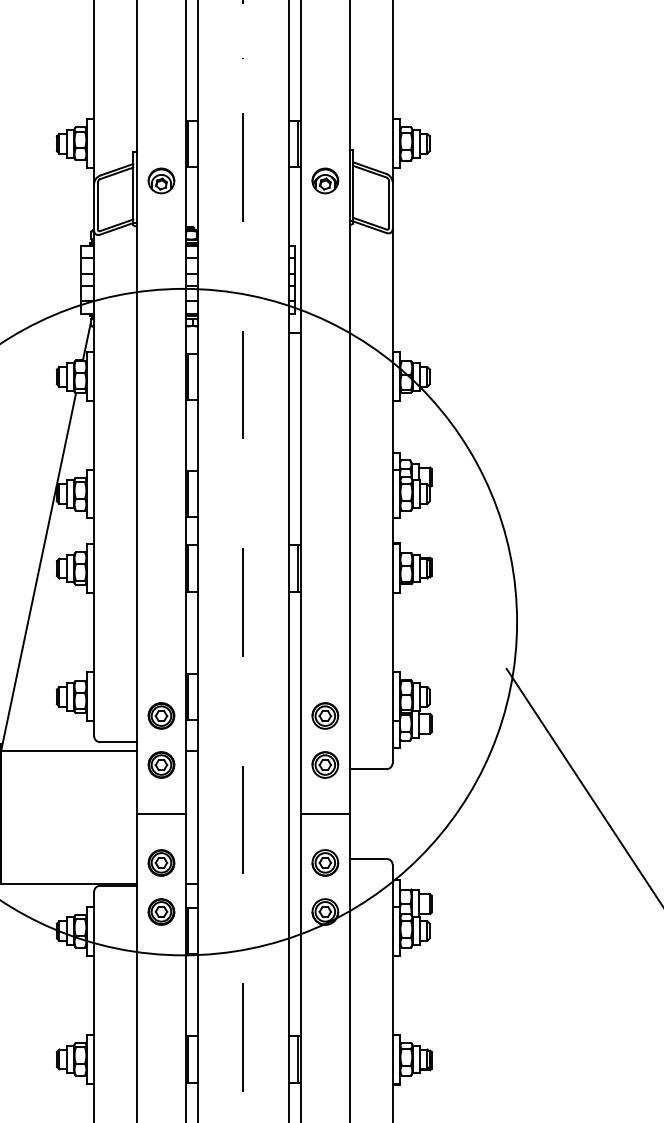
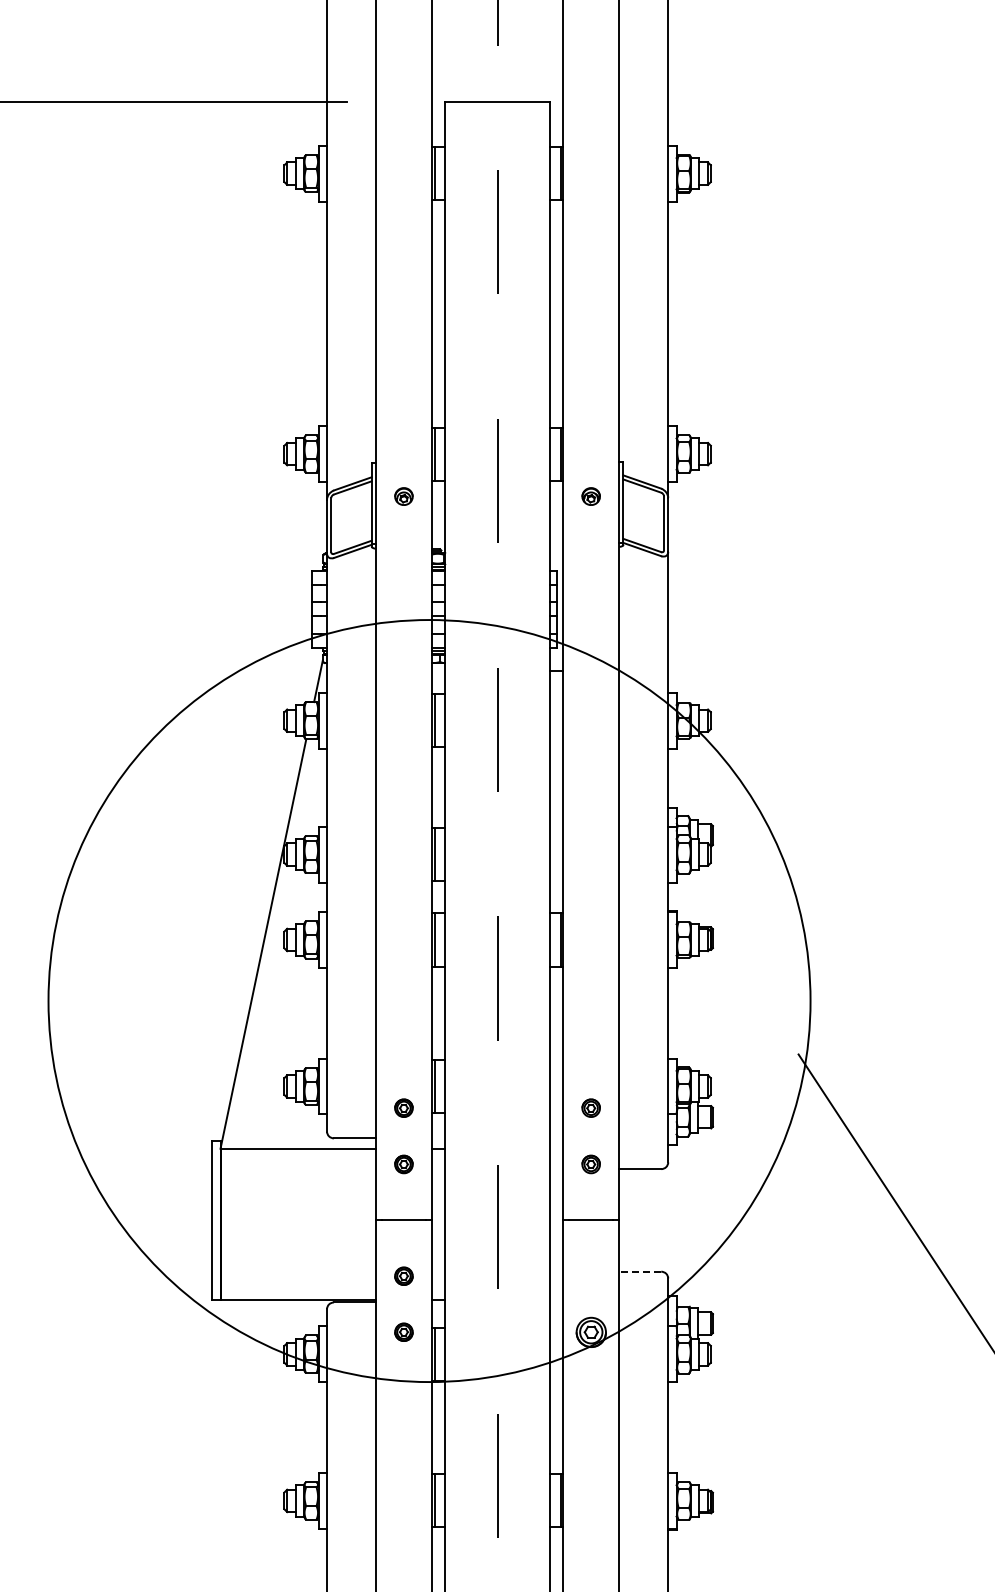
part: (161, 180) -> (403, 496), size x0.6
part: (324, 180) -> (590, 496), size x0.6
part: (161, 715) -> (403, 1107), size x0.6
part: (324, 715) -> (590, 1107), size x0.6
part: (161, 765) -> (403, 1164), size x0.6
part: (324, 765) -> (590, 1164), size x0.6
line: (368, 858) -> (640, 1271), solid -> dashed
part: (161, 862) -> (403, 1275), size x0.6
part: (324, 862) -> (590, 1275), removed
part: (161, 911) -> (403, 1331), size x0.6

